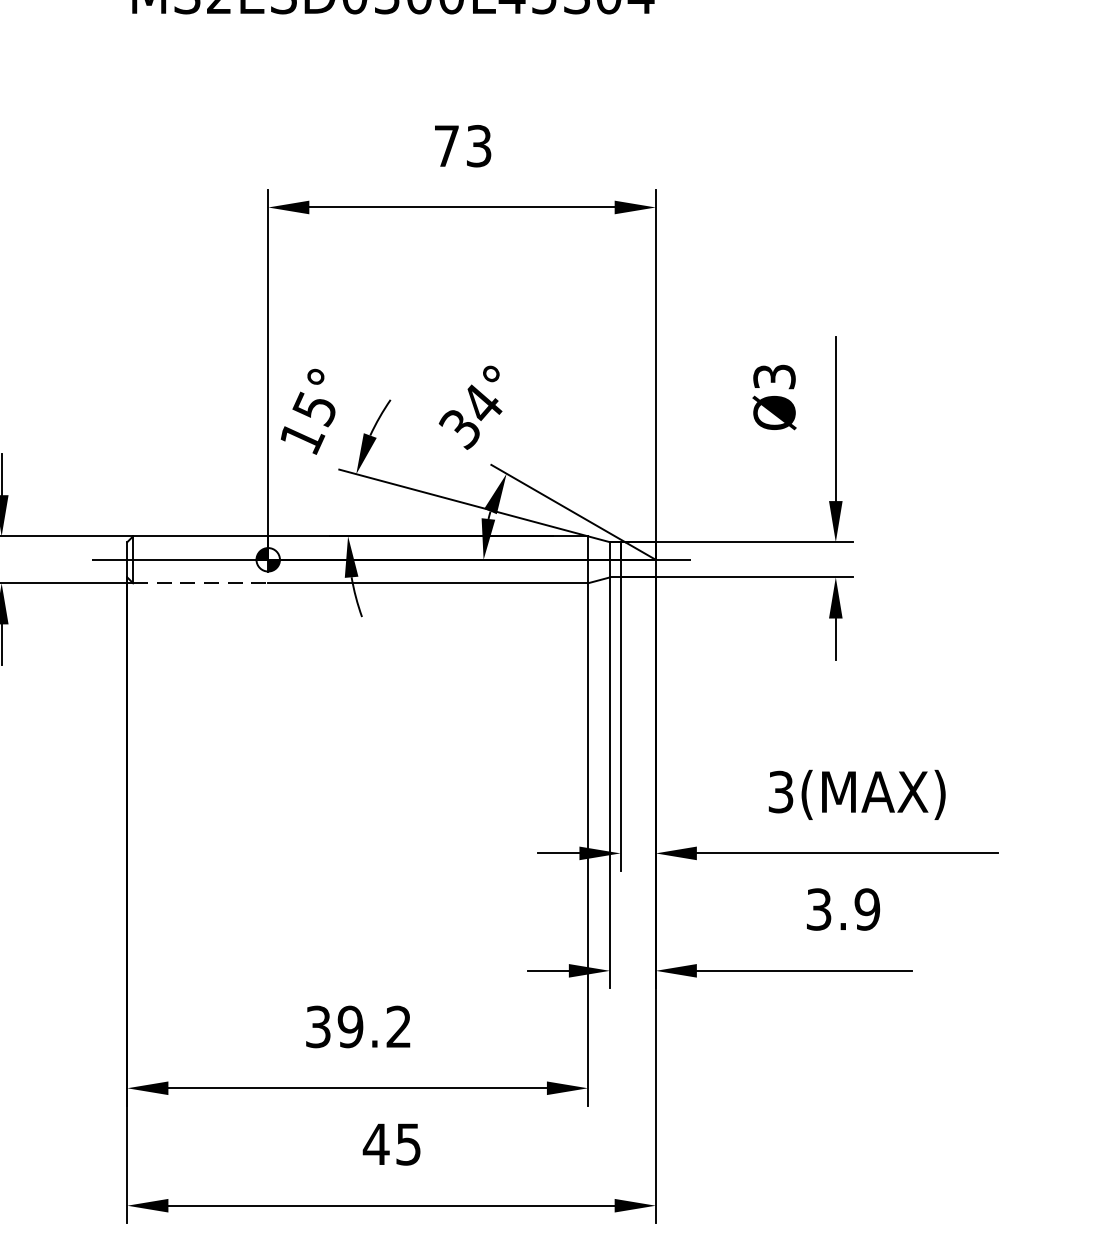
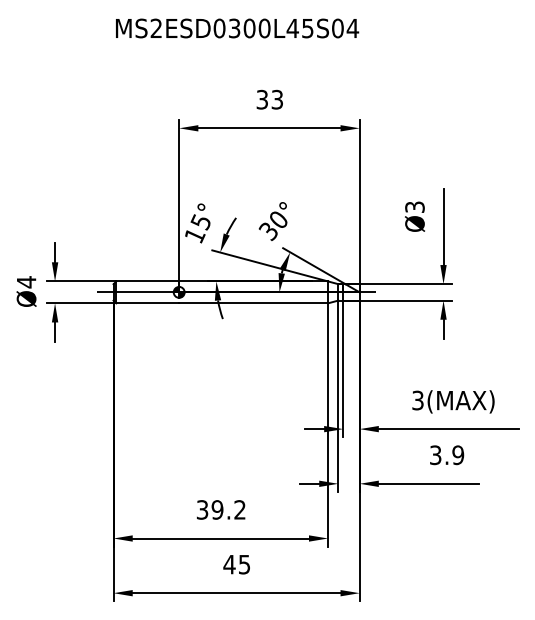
text: (444, 145) -> (261, 99), 73 -> 33
text: (483, 403) -> (279, 219), 34° -> 30°
line: (202, 583) -> (148, 303), dashed -> solid

